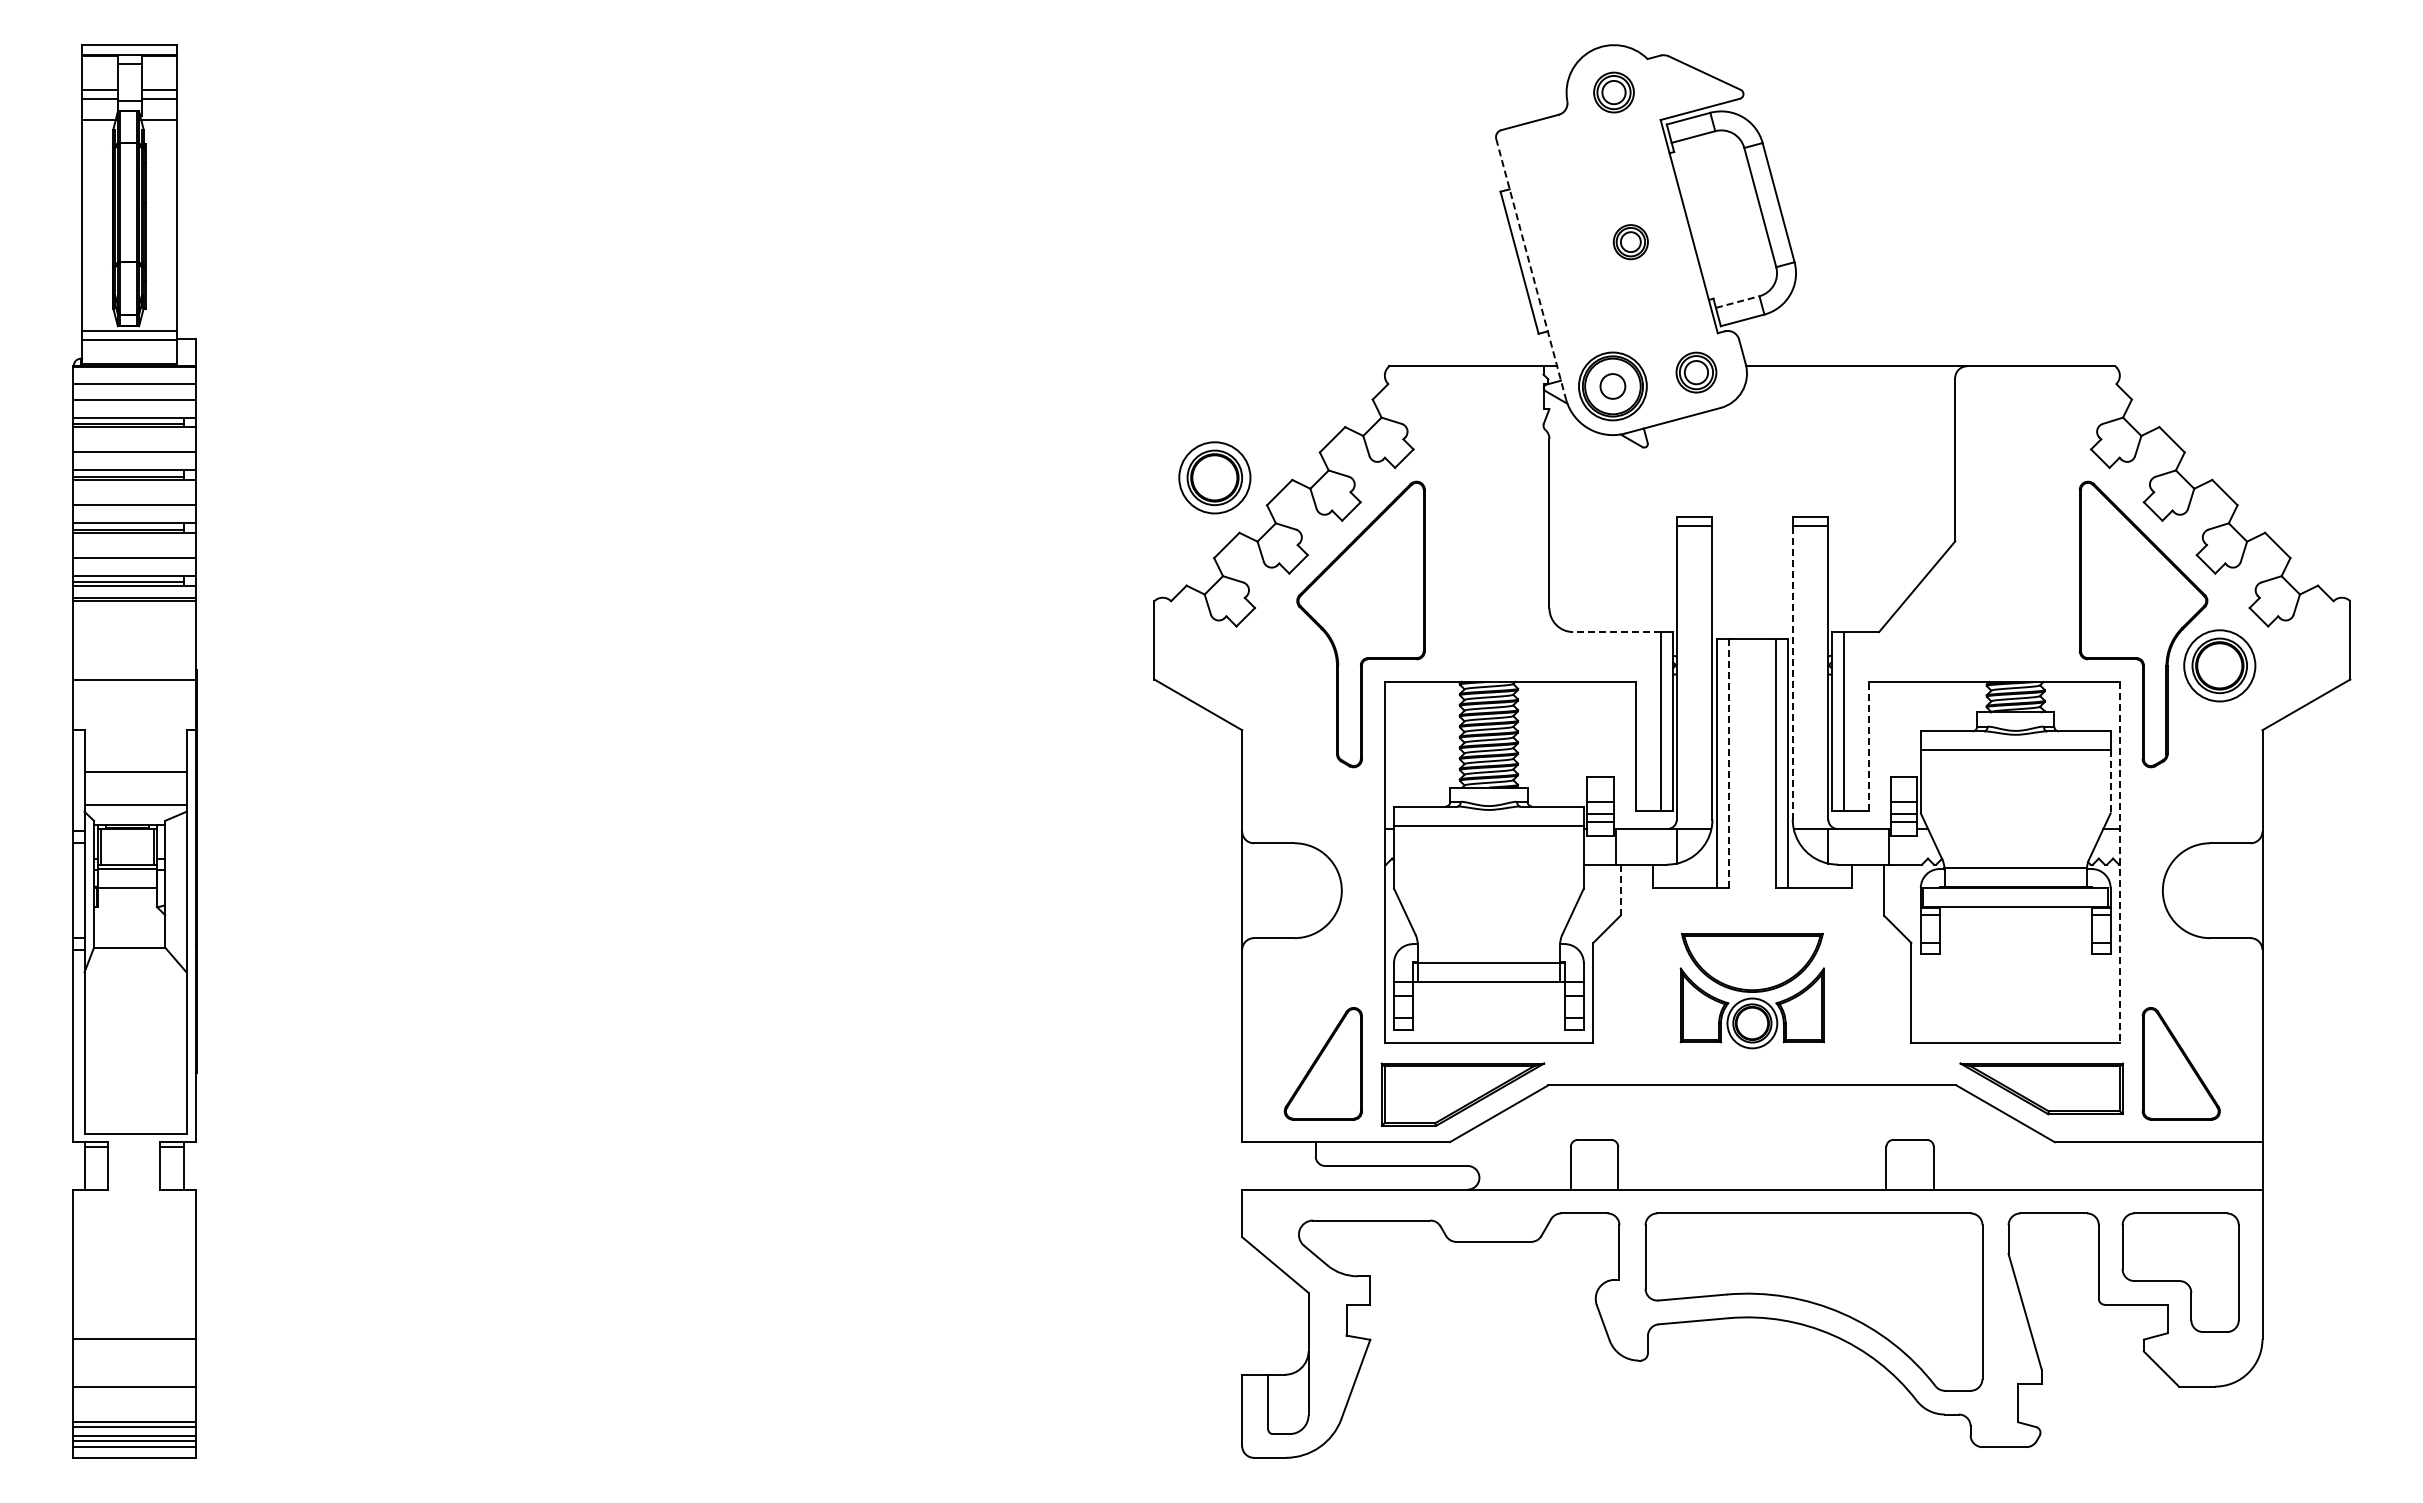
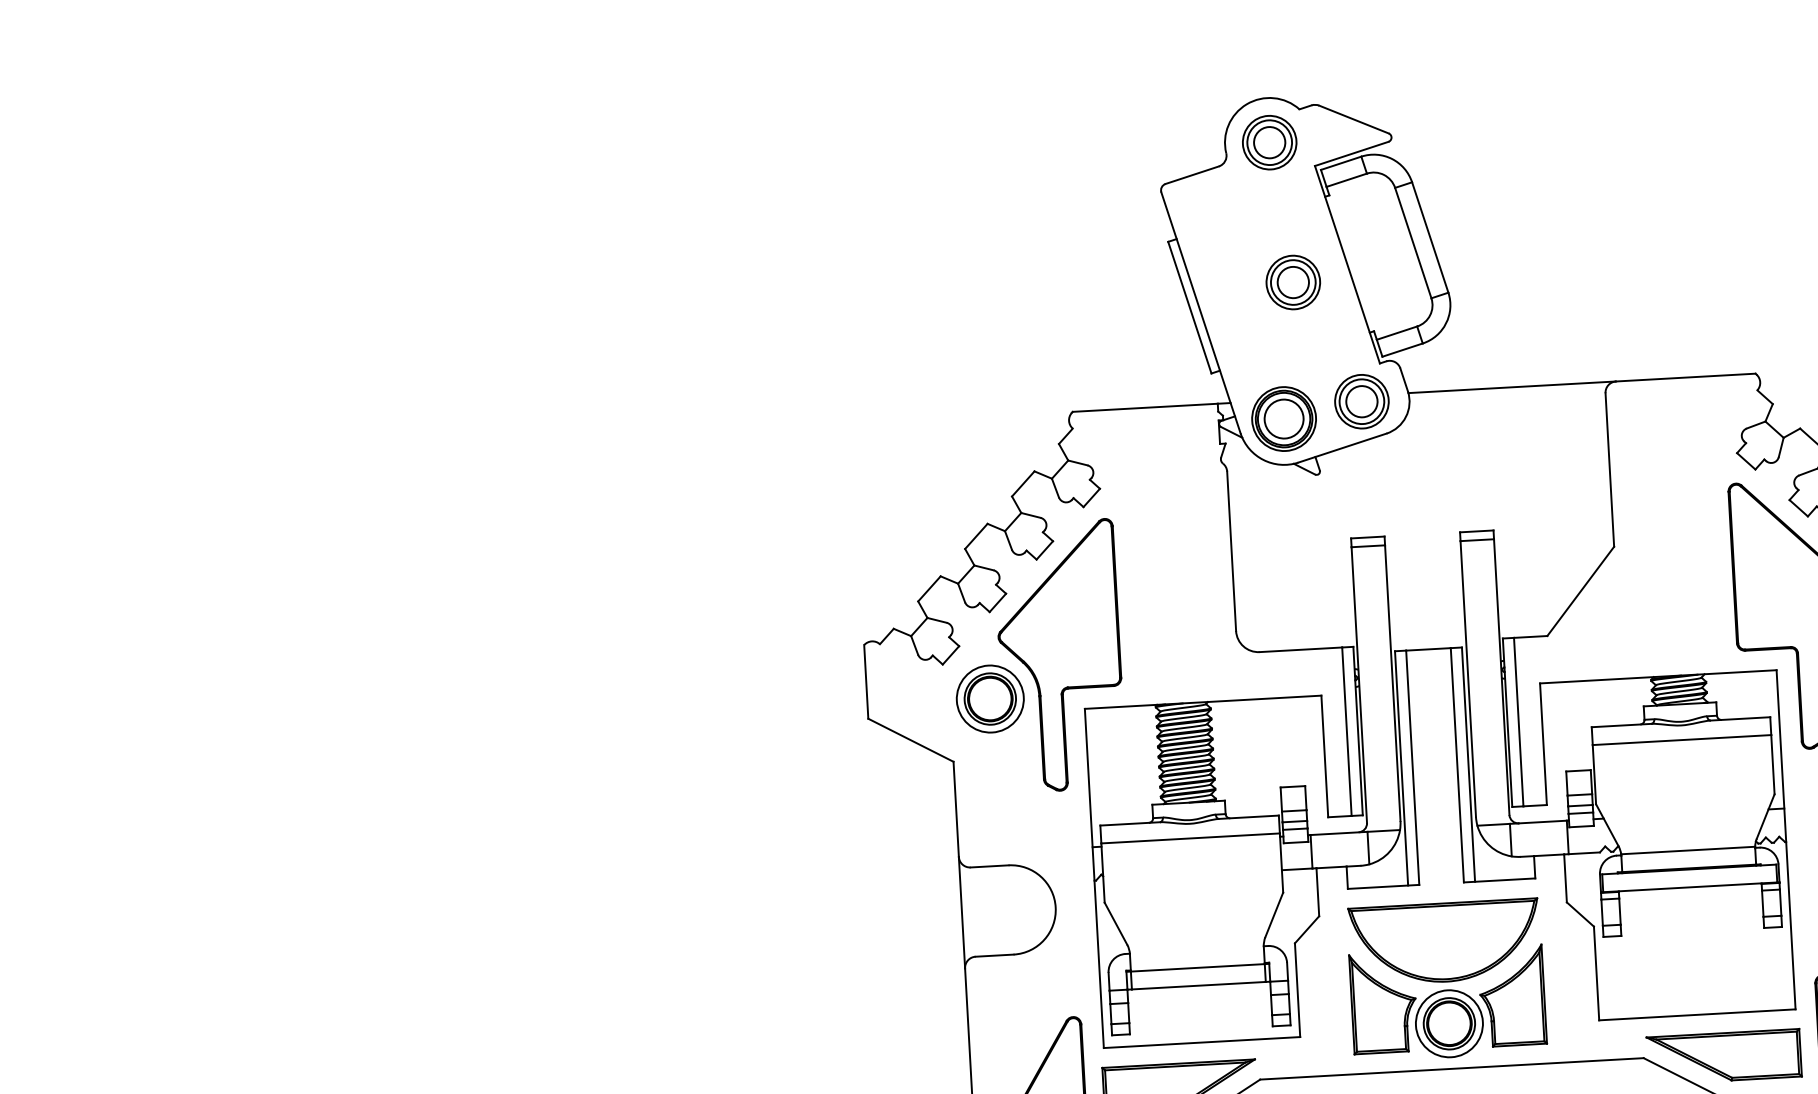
part: (1613, 92) -> (1269, 142), size x1.43
part: (1630, 241) -> (1293, 281), size x1.67
line: (1531, 268) -> (1201, 312), dashed -> solid
line: (1737, 302) -> (1396, 333), dashed -> solid
part: (1696, 372) -> (1361, 401), size x1.43
circle: (1612, 386) -> (1283, 419), size x1.67
part: (1214, 477) -> (989, 698), moved
line: (1617, 632) -> (1301, 650), dashed -> solid
line: (1792, 672) -> (1468, 678), dashed -> solid
line: (1868, 746) -> (1543, 744), dashed -> solid
line: (1728, 763) -> (1412, 767), dashed -> solid
line: (2110, 781) -> (1772, 764), dashed -> solid
line: (2120, 862) -> (1786, 840), dashed -> solid
line: (1620, 890) -> (1317, 892), dashed -> solid
part: (1752, 990) -> (1447, 979), size x1.43

